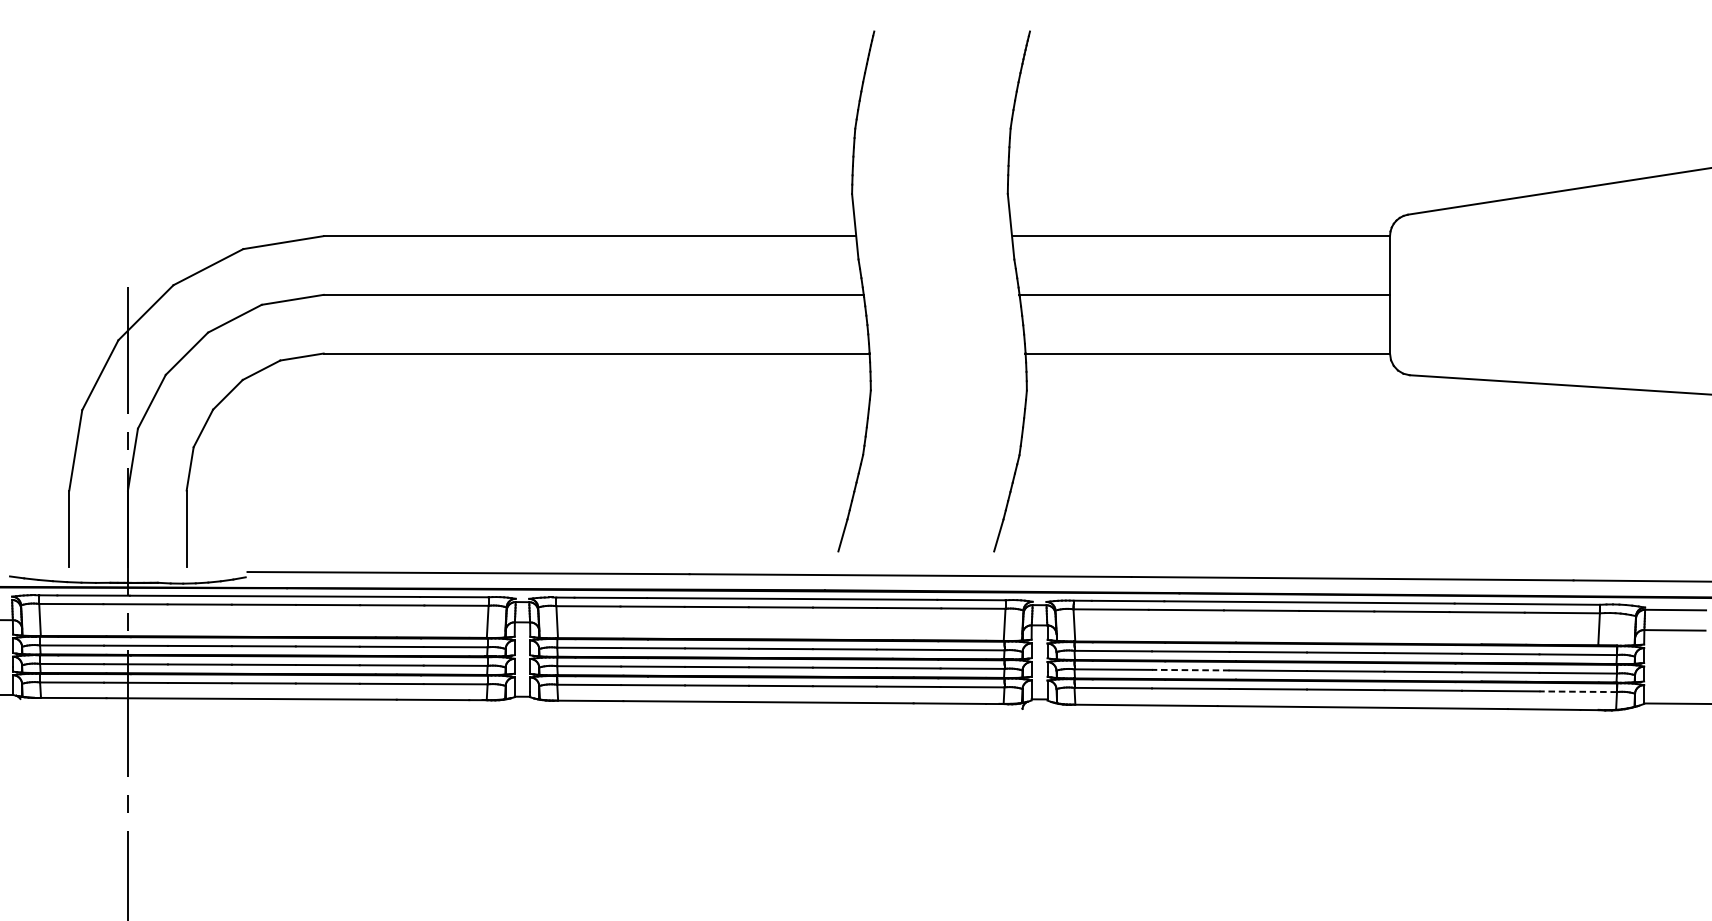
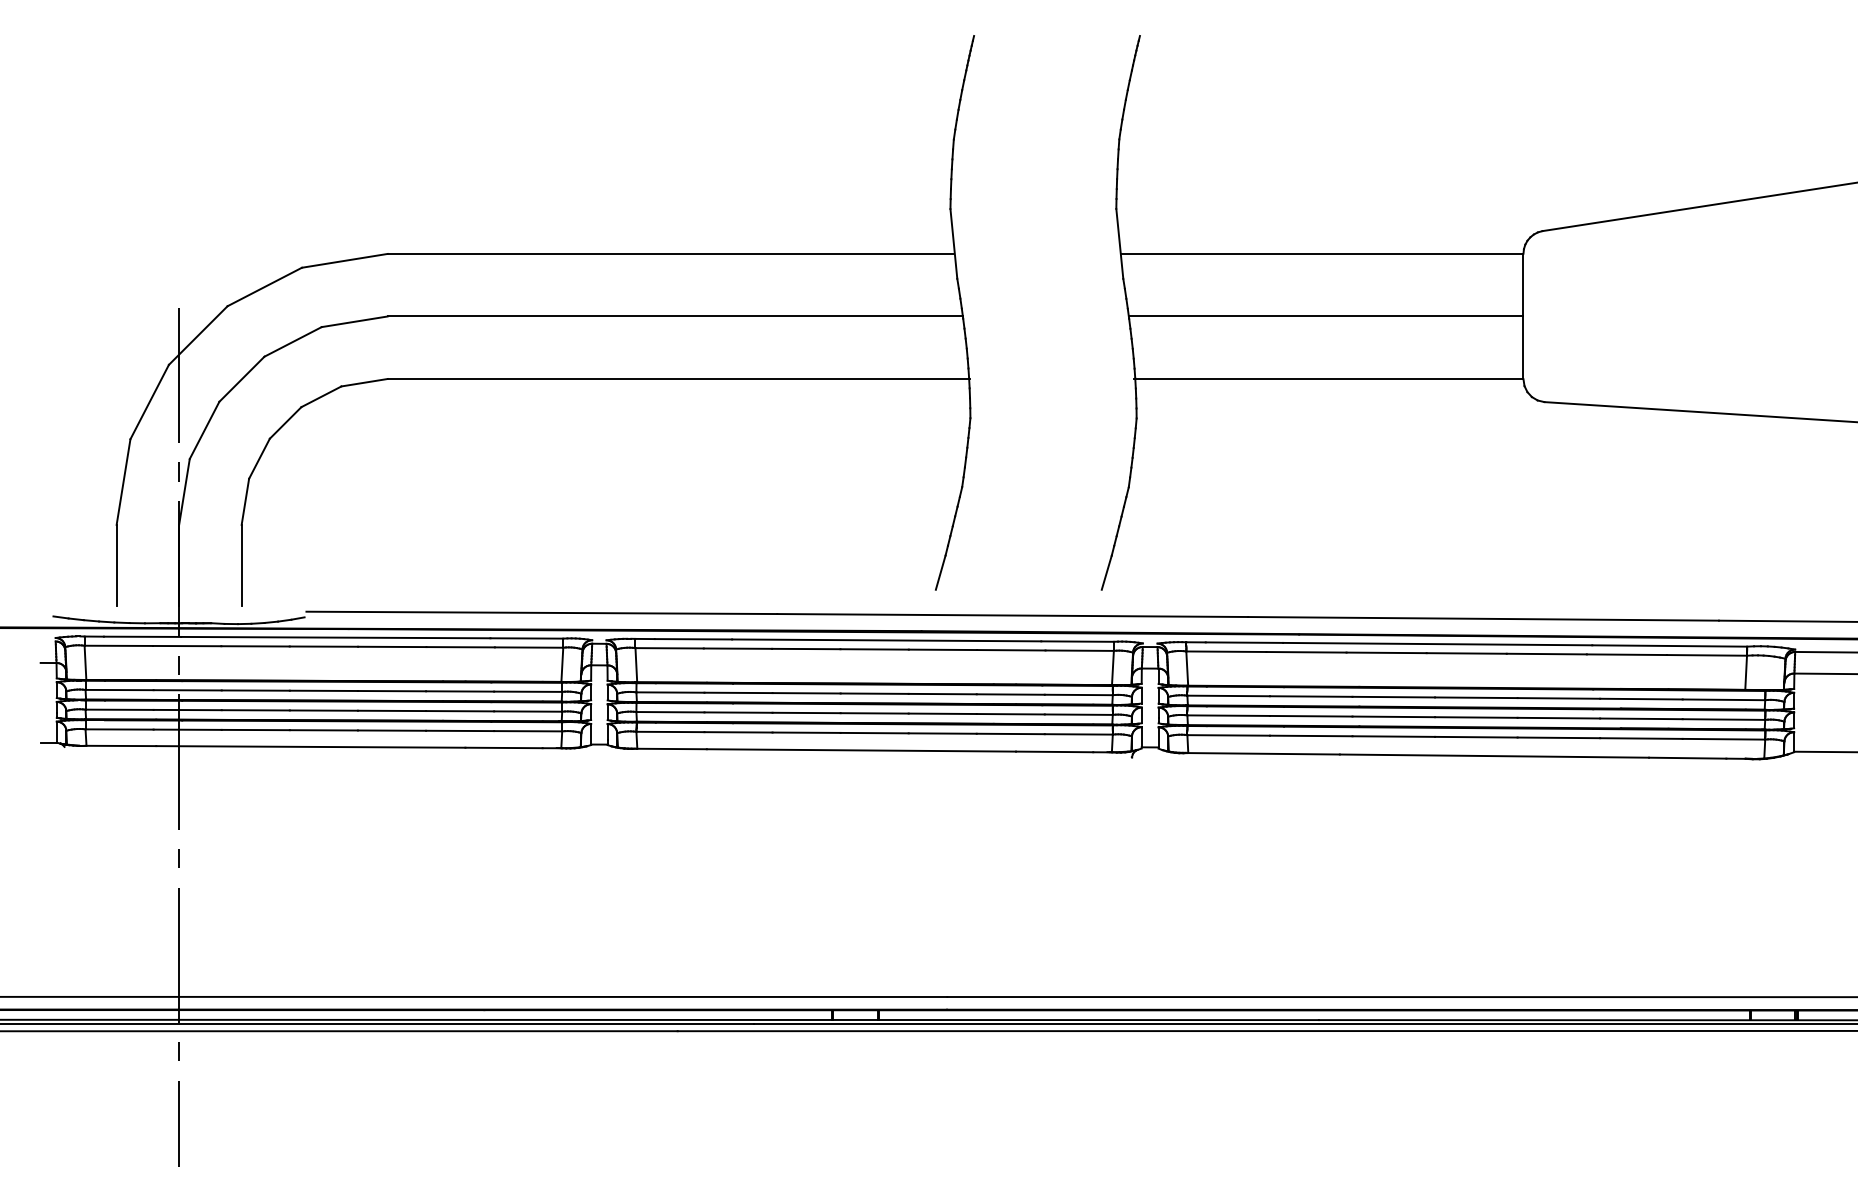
line: (1190, 670) -> (1310, 716), dashed -> solid
line: (1577, 691) -> (1723, 739), dashed -> solid

